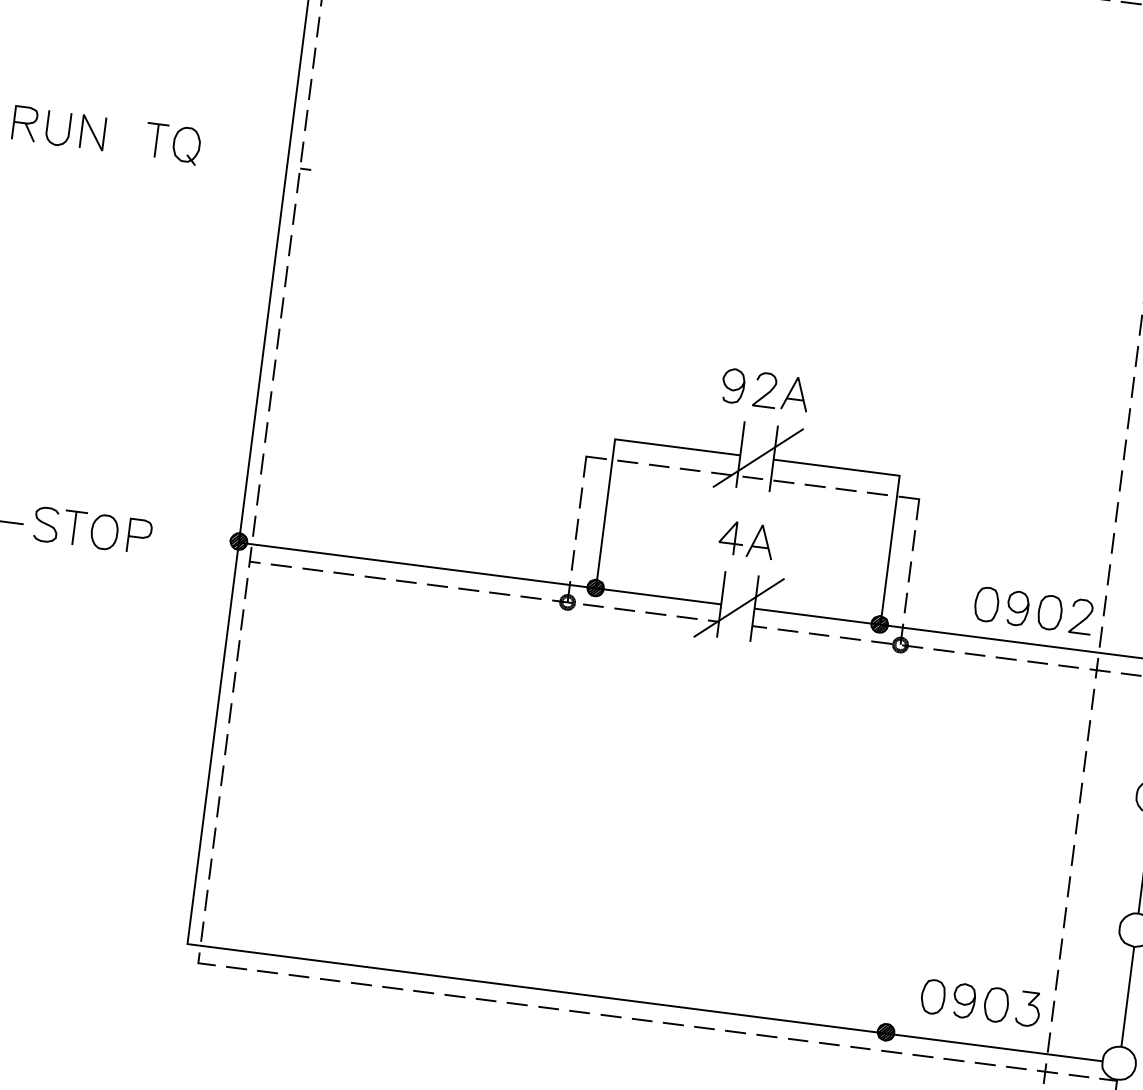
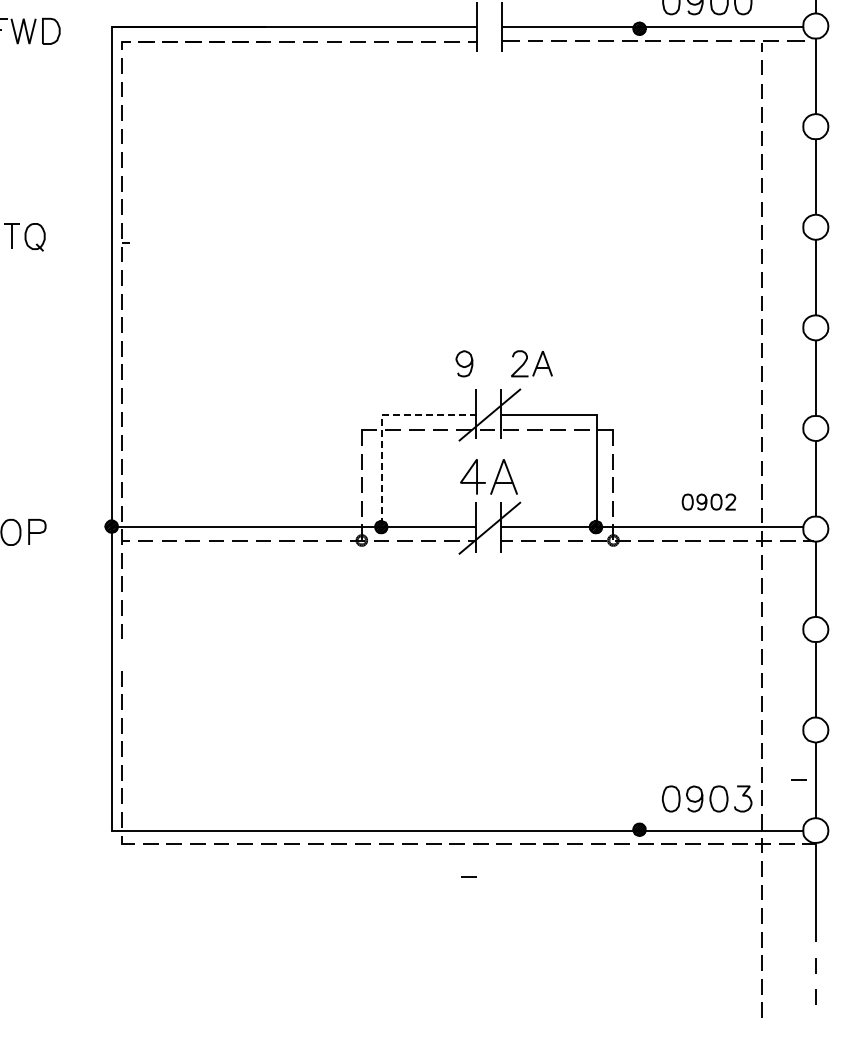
part: (781, 391) -> (531, 363), moved
line: (613, 450) -> (381, 423), solid -> dashed
part: (746, 539) -> (488, 476), size x1.4
part: (1032, 609) -> (708, 501), size x0.6
line: (230, 712) -> (121, 654), removed
line: (1104, 992) -> (798, 779), added
line: (651, 1065) -> (468, 876), added

